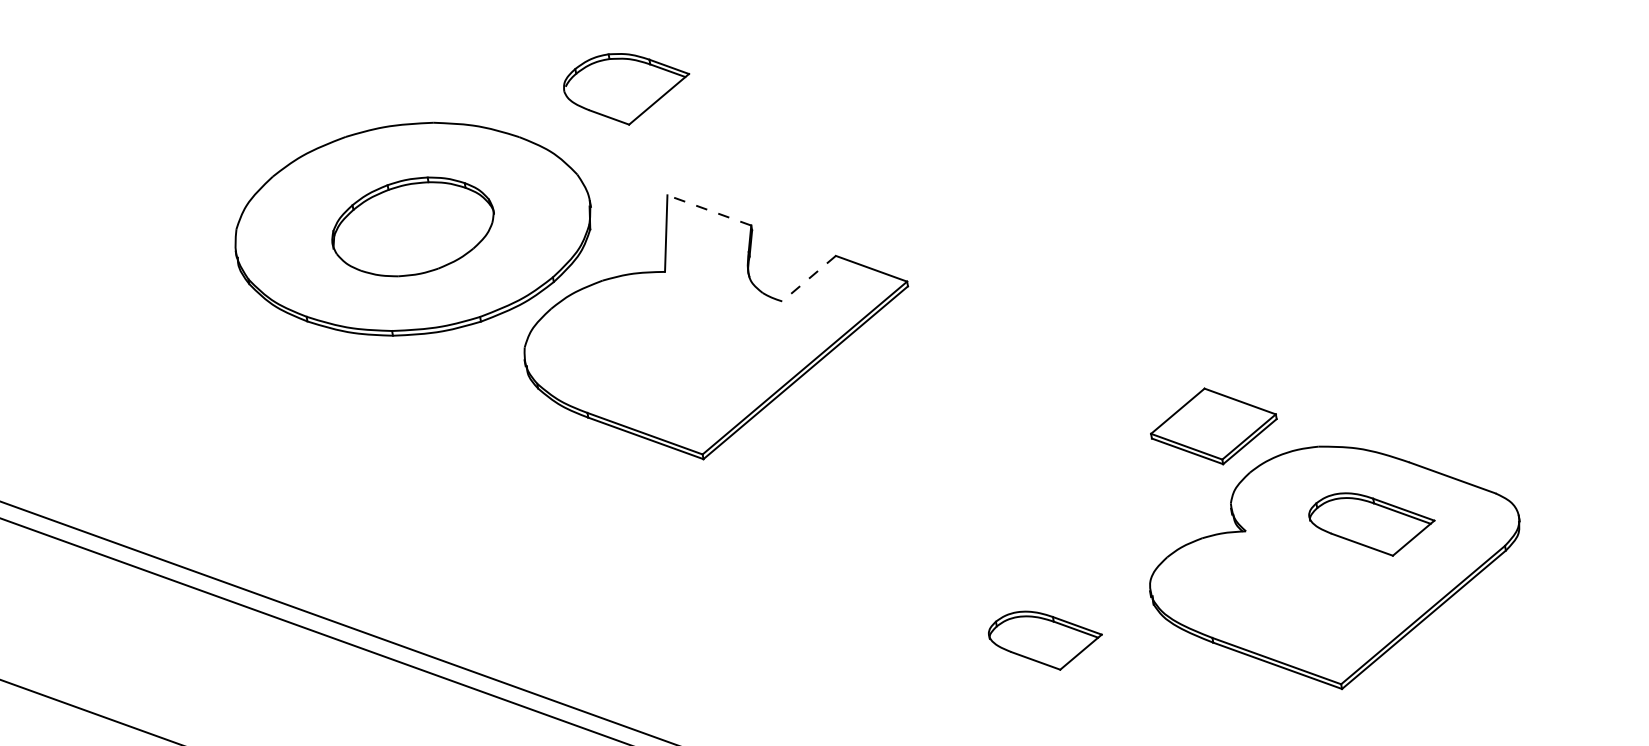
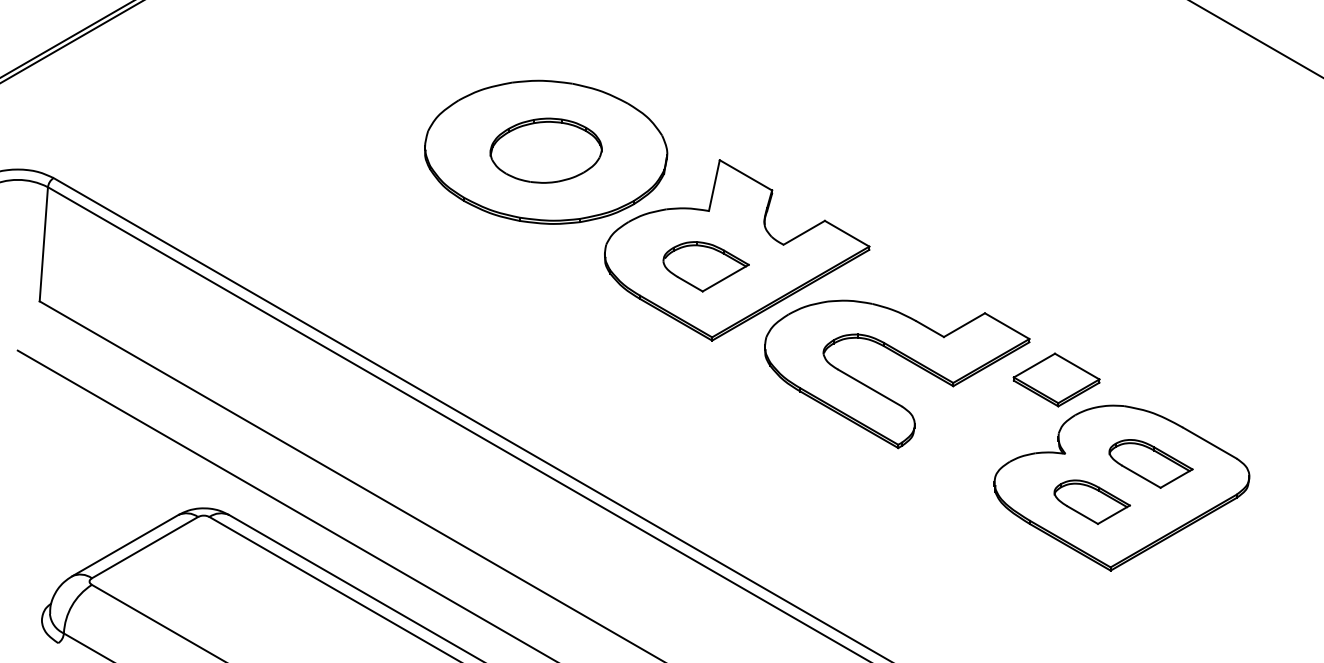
part: (626, 87) -> (705, 266), moved
line: (708, 210) -> (745, 175), dashed -> solid
line: (809, 278) -> (804, 232), dashed -> solid
part: (987, 436) -> (904, 359), added
part: (1045, 638) -> (1091, 501), moved

